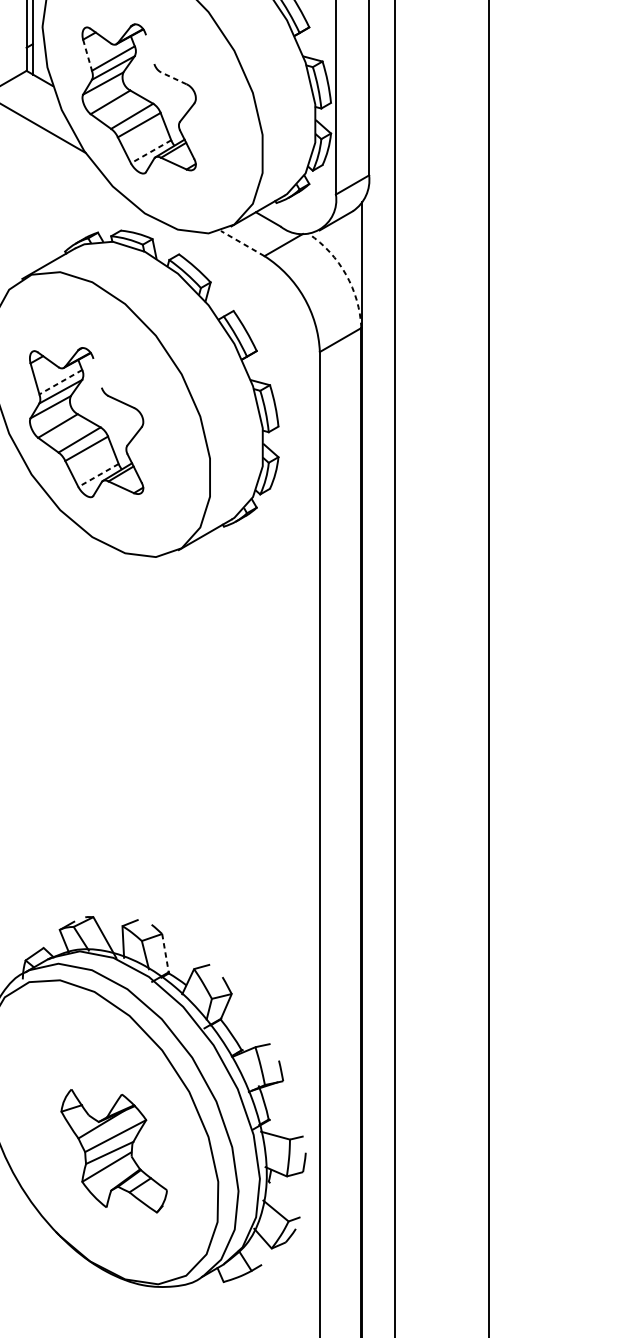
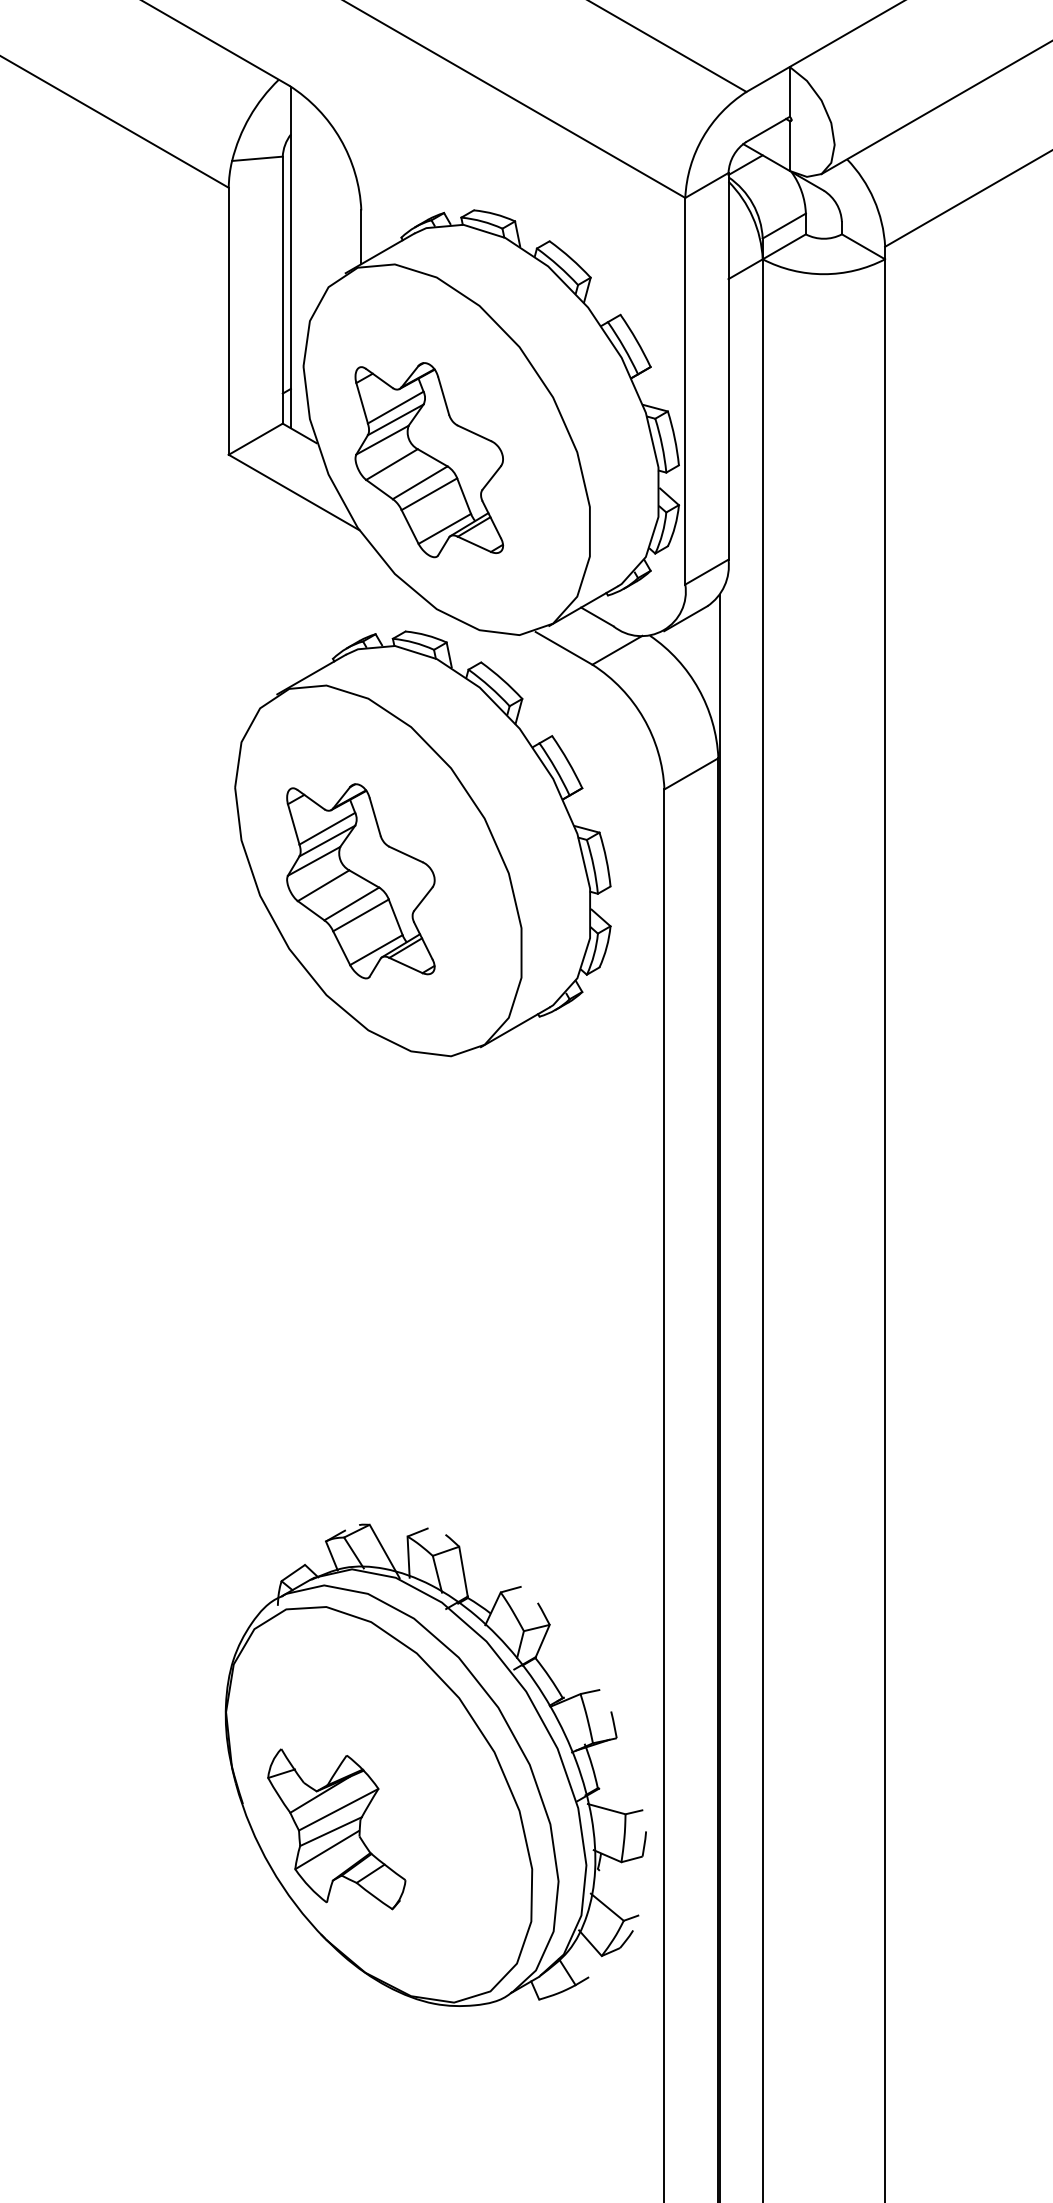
line: (150, 49) -> (443, 395), added
line: (87, 55) -> (362, 403), dashed -> solid
line: (173, 78) -> (473, 433), dashed -> solid
line: (150, 152) -> (444, 529), dashed -> solid
line: (243, 243) -> (564, 648), dashed -> solid
arc: (346, 274) -> (698, 688), dashed -> solid
line: (97, 372) -> (374, 816), added
line: (60, 382) -> (326, 829), dashed -> solid
line: (97, 475) -> (375, 950), dashed -> solid
line: (165, 953) -> (463, 1572), dashed -> solid
part: (113, 1151) -> (336, 1829), moved

